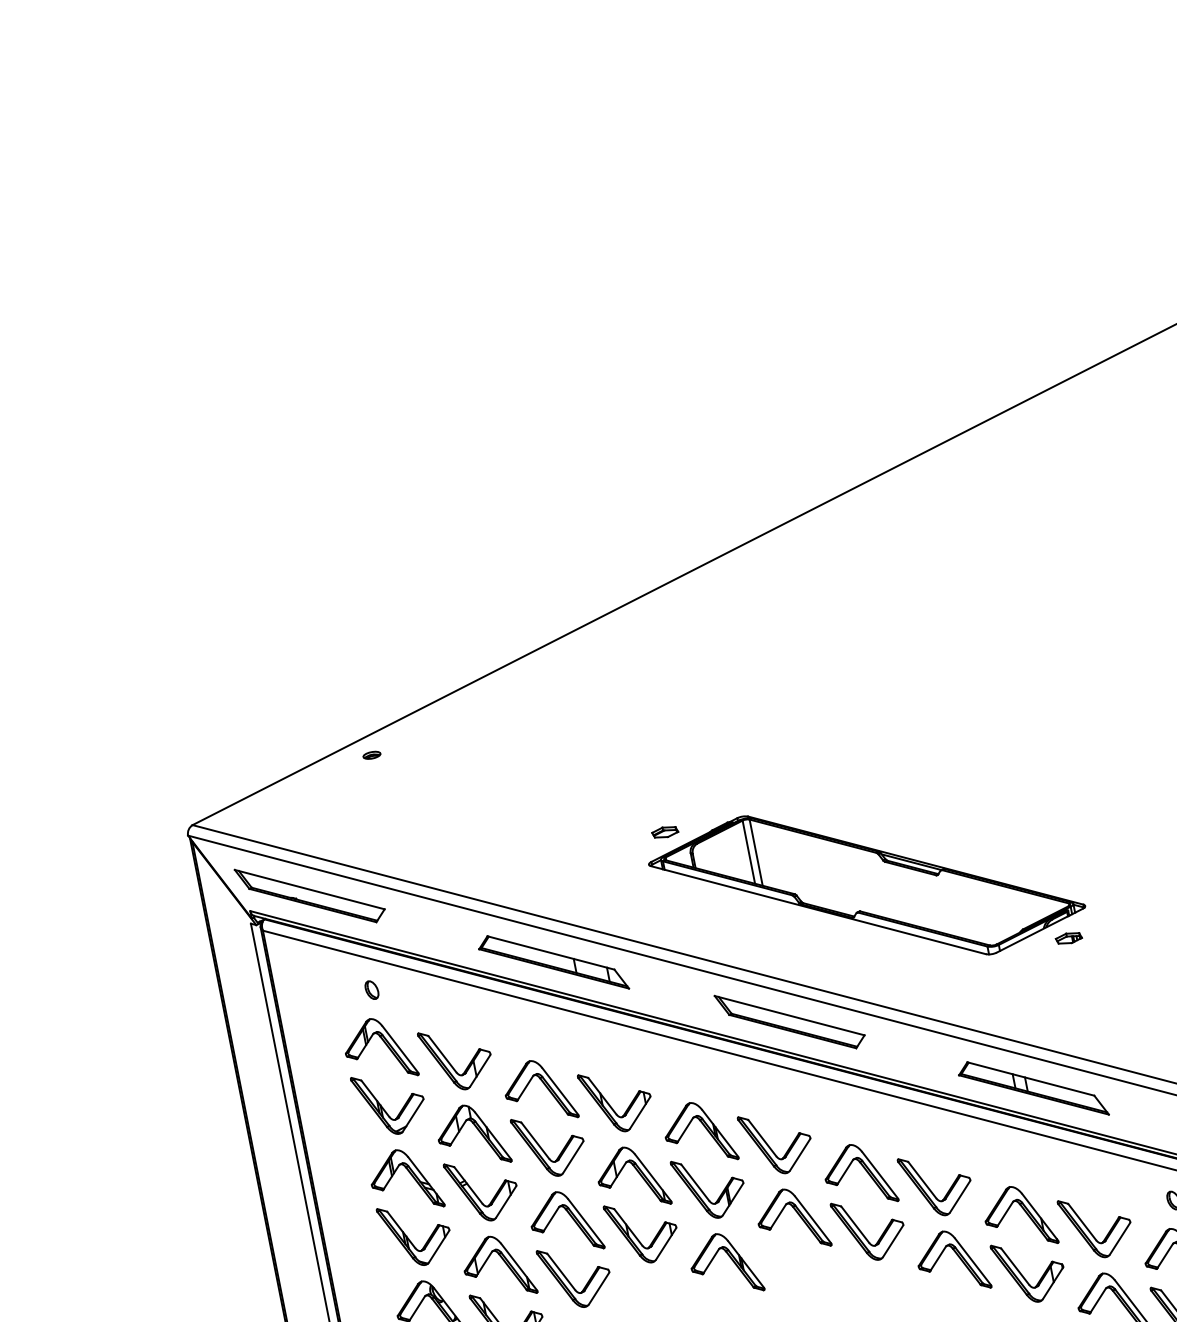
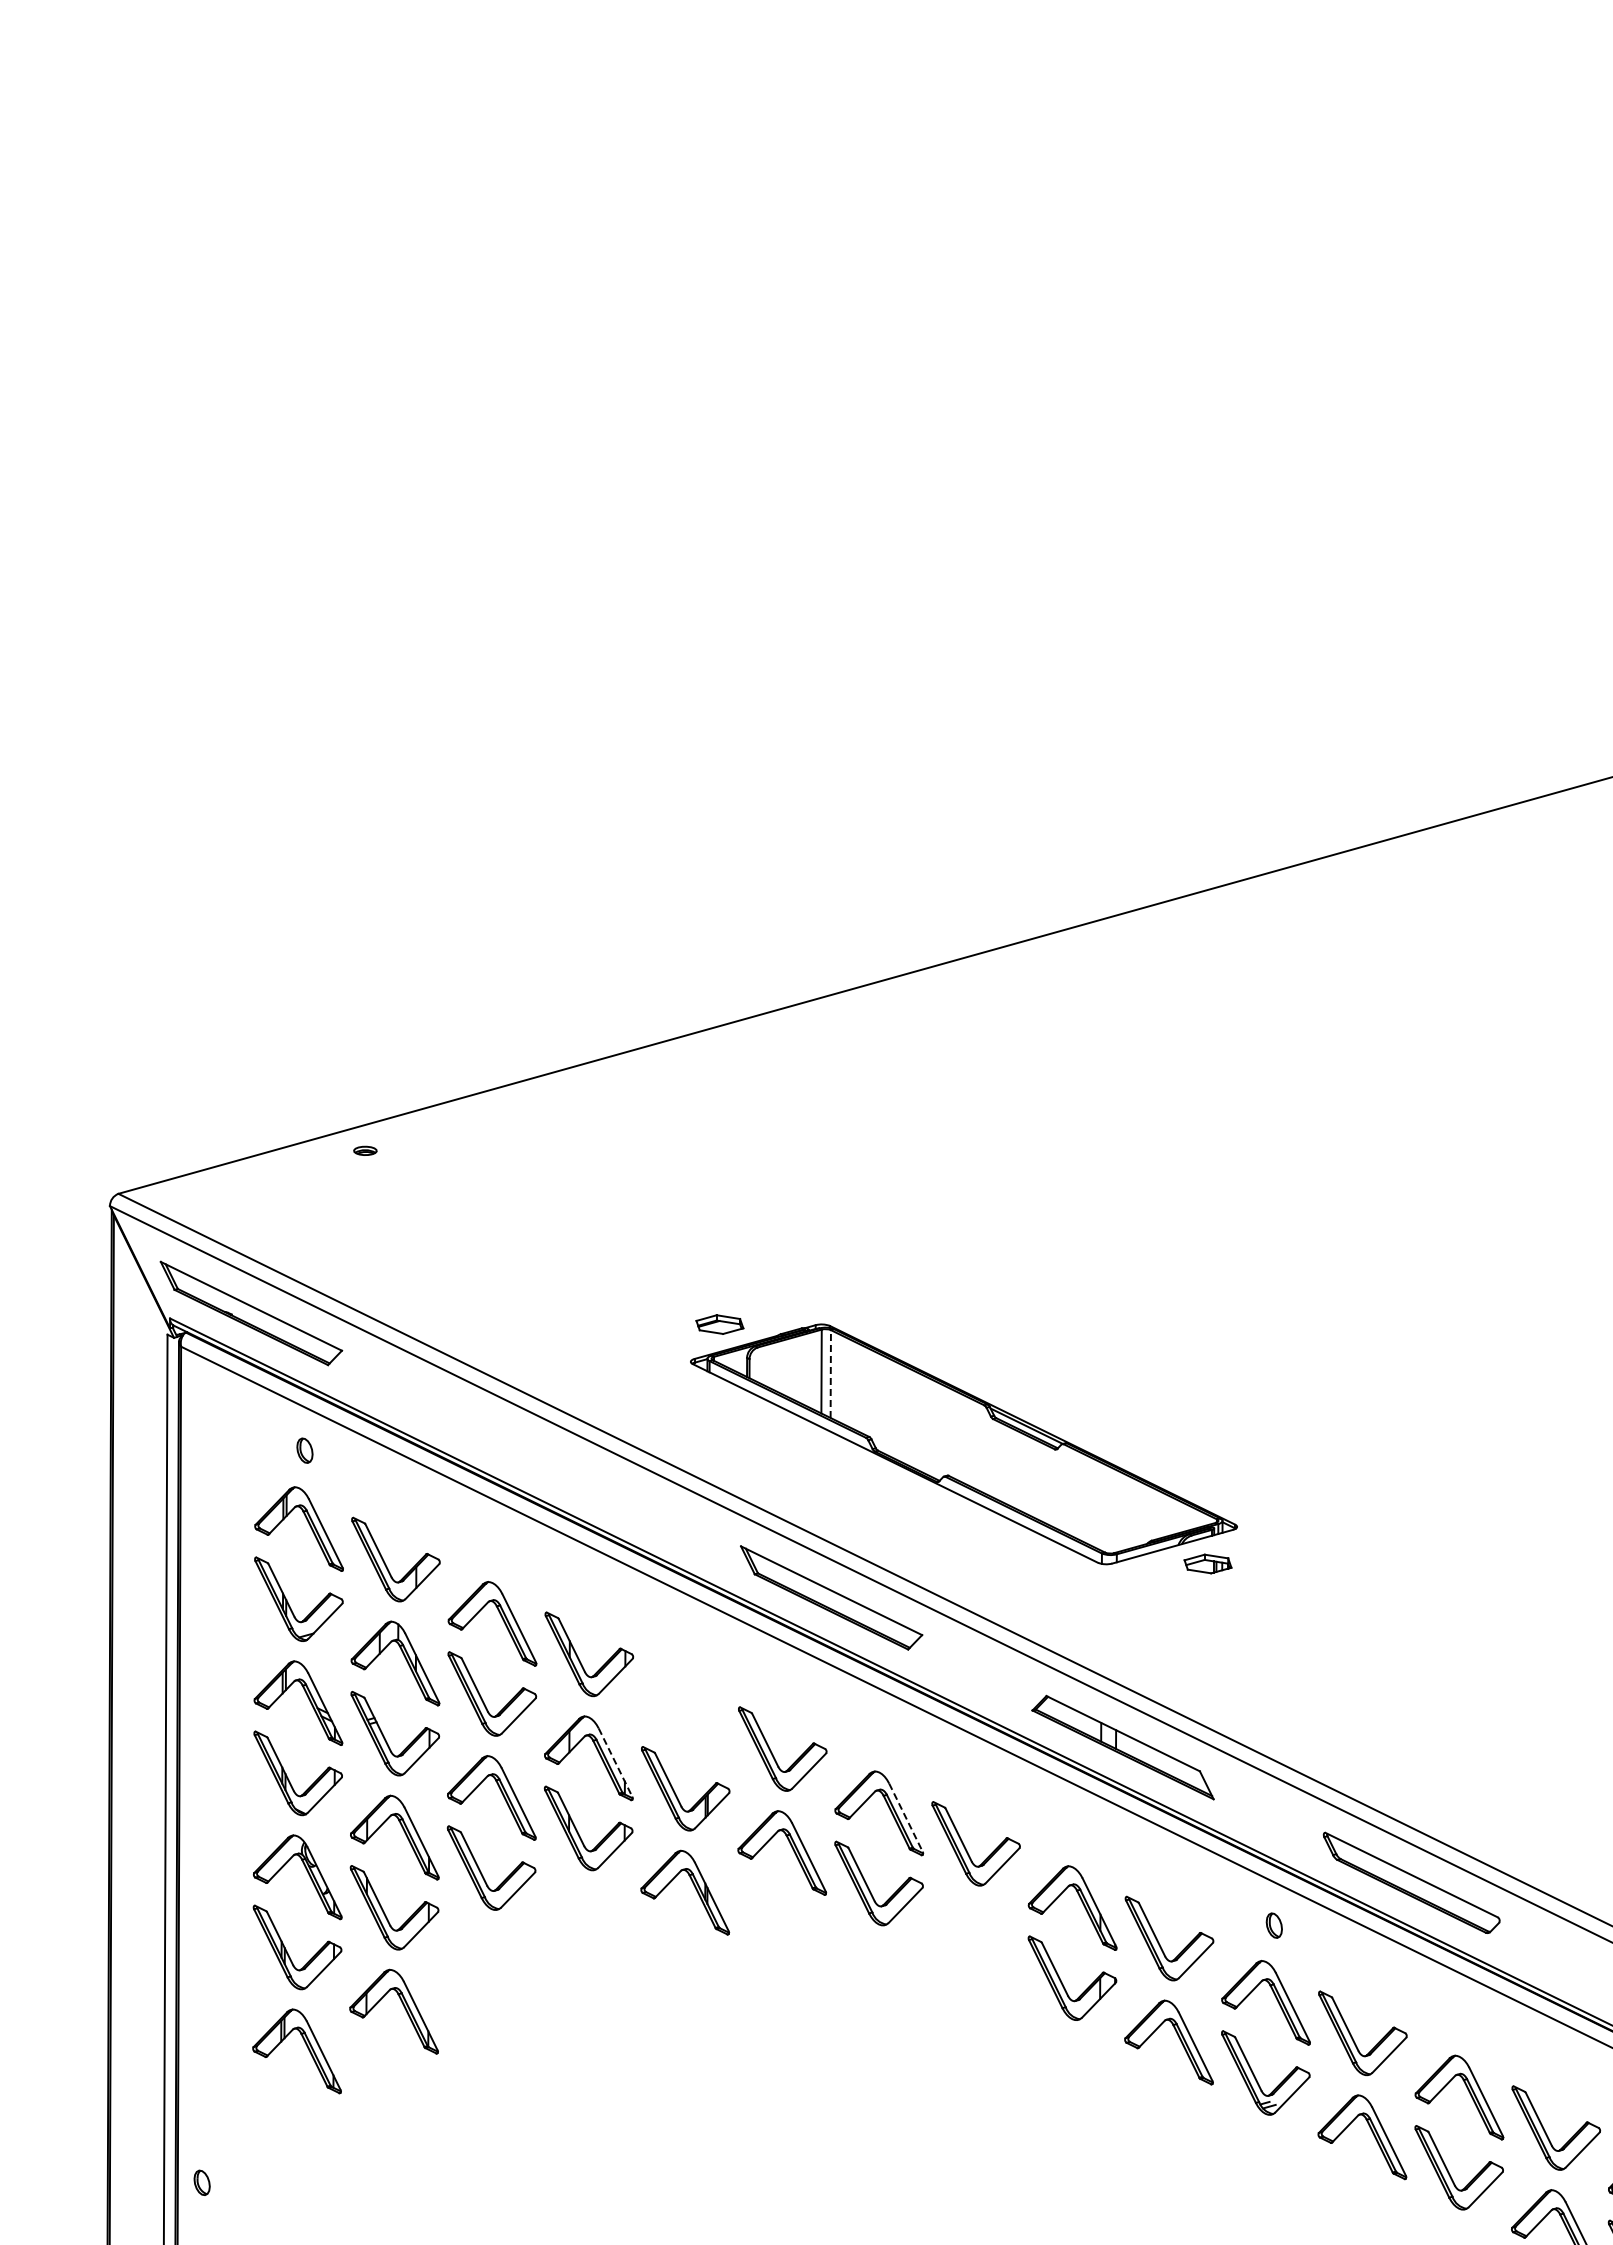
part: (664, 832) -> (719, 1324), size x1.4
line: (756, 853) -> (830, 1374), solid -> dashed
part: (1068, 938) -> (1207, 1563), size x1.4
part: (552, 963) -> (542, 1462), removed
part: (705, 1129) -> (695, 1714), removed
line: (879, 1175) -> (905, 1817), solid -> dashed
line: (653, 1177) -> (615, 1762), solid -> dashed
part: (959, 1257) -> (985, 1943), removed

